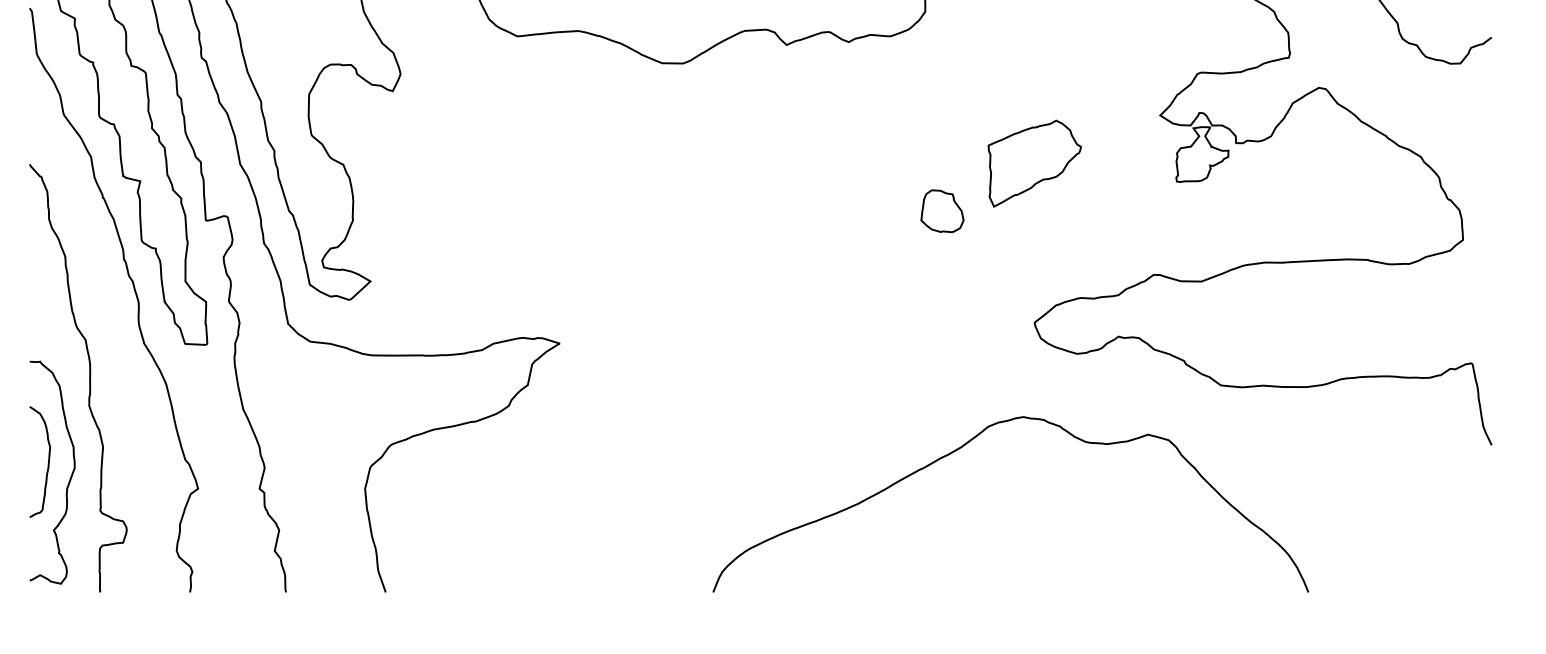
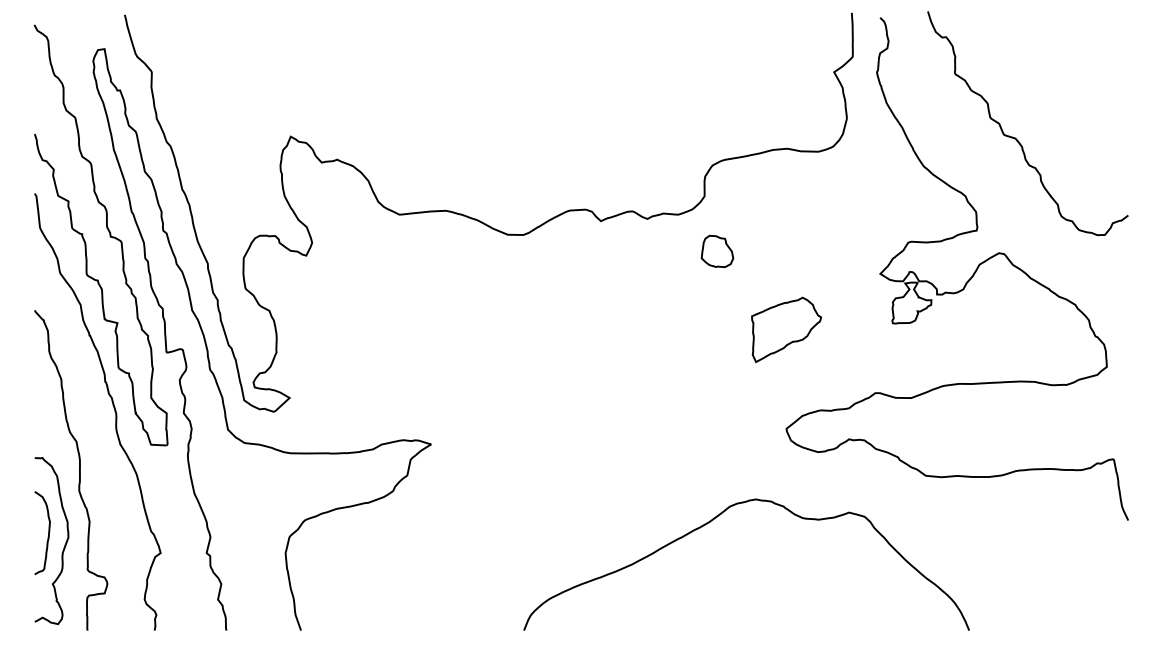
part: (1034, 163) -> (786, 329), moved
part: (942, 211) -> (717, 251), moved
curve: (970, 442) -> (716, 518), moved

